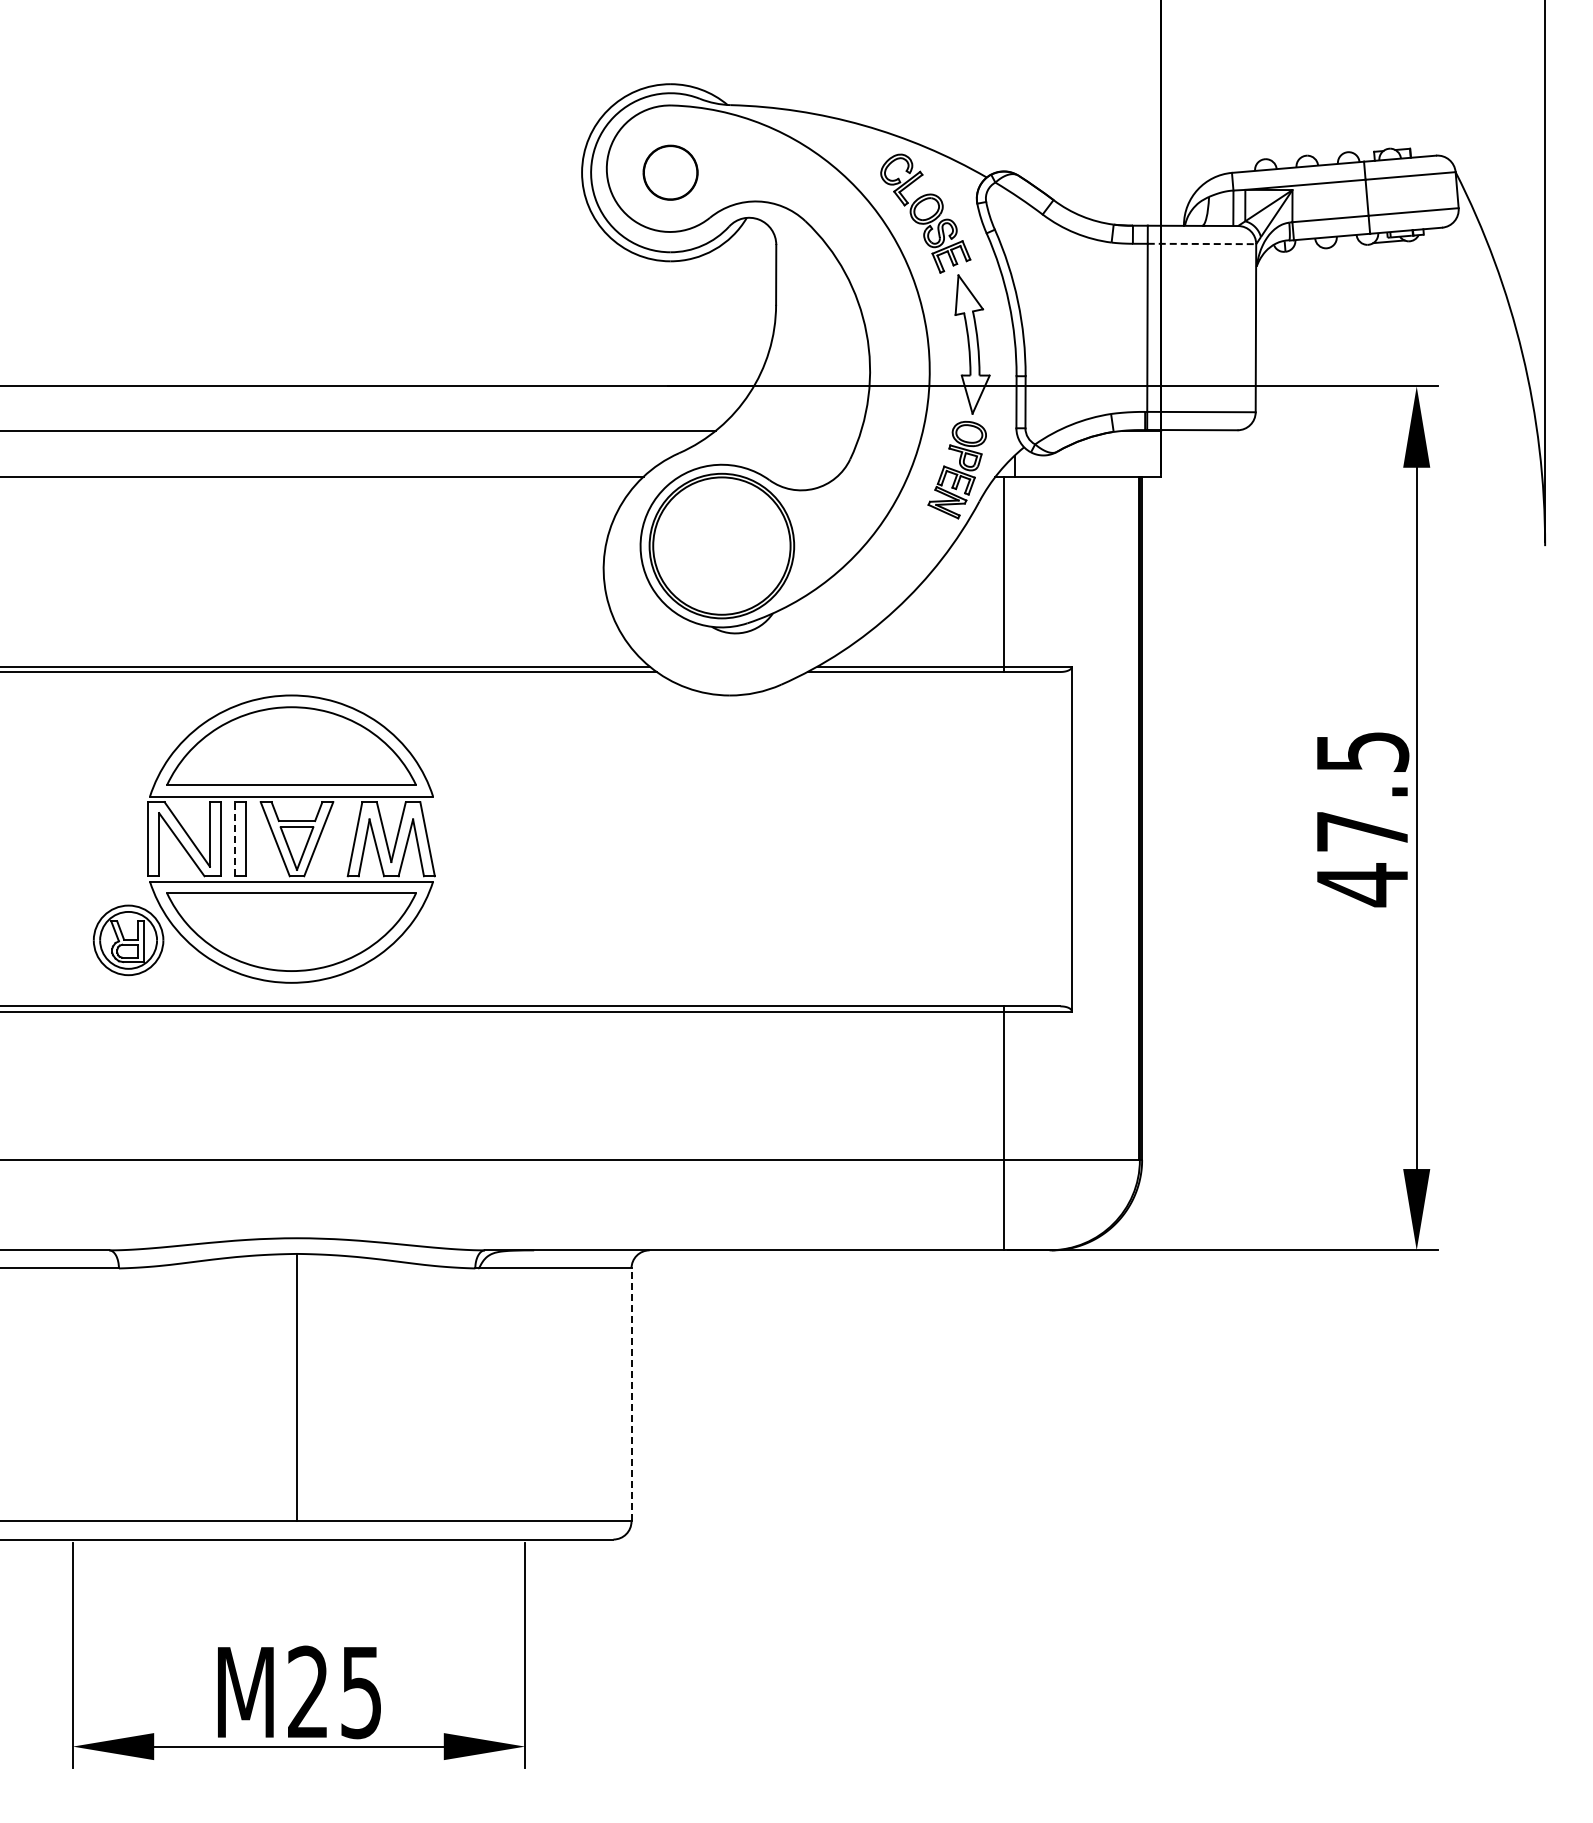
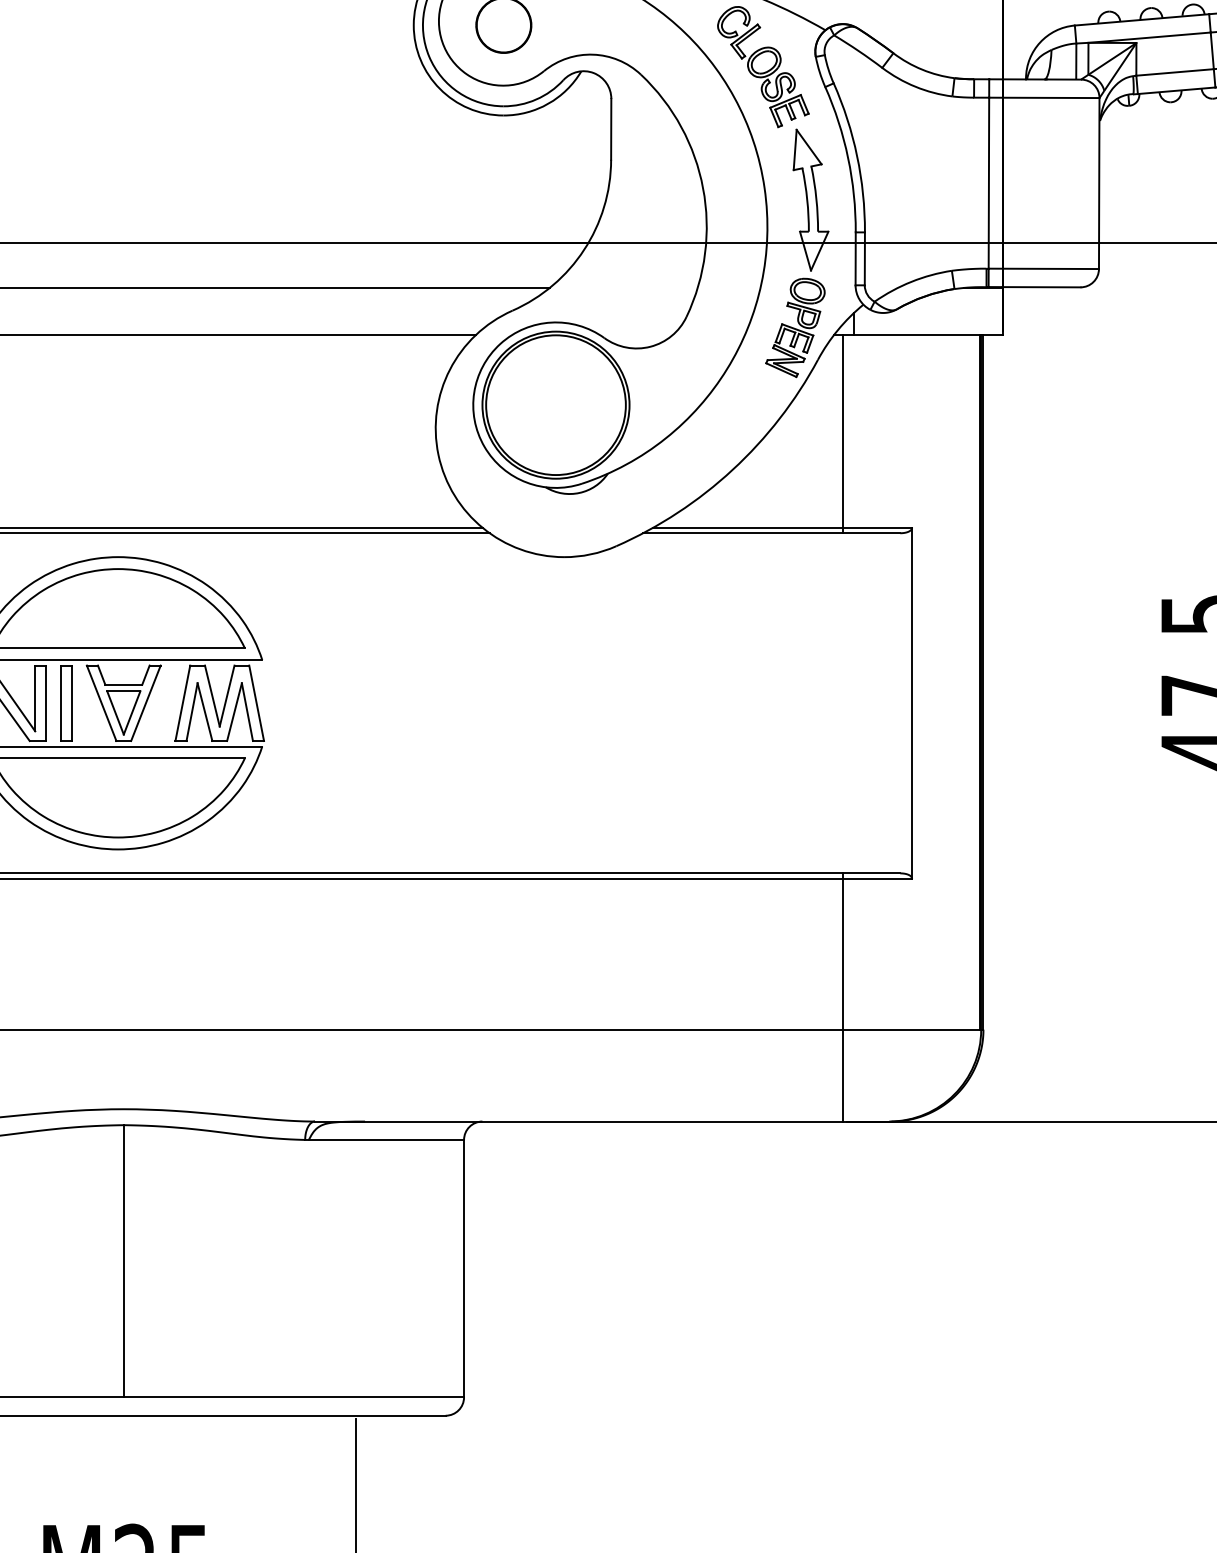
line: (1202, 243) -> (1044, 97), dashed -> solid
line: (235, 838) -> (61, 702), dashed -> solid
line: (631, 1394) -> (464, 1268), dashed -> solid

